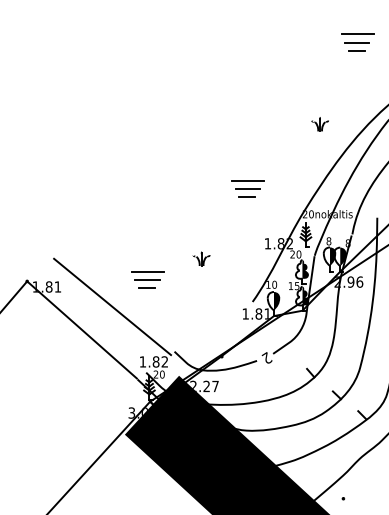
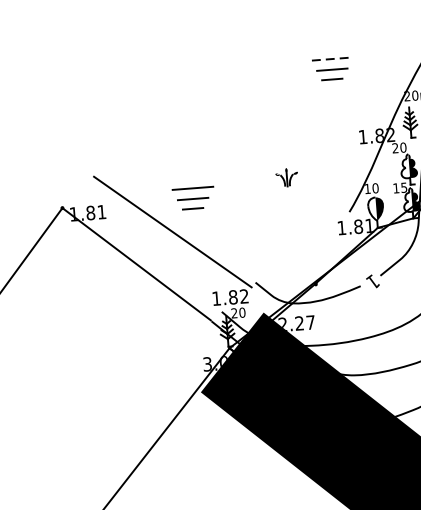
line: (248, 180) -> (332, 59), solid -> dashed
part: (201, 258) -> (286, 176), moved
part: (147, 279) -> (193, 198), moved
text: (268, 357) -> (374, 280), 2 -> 1

